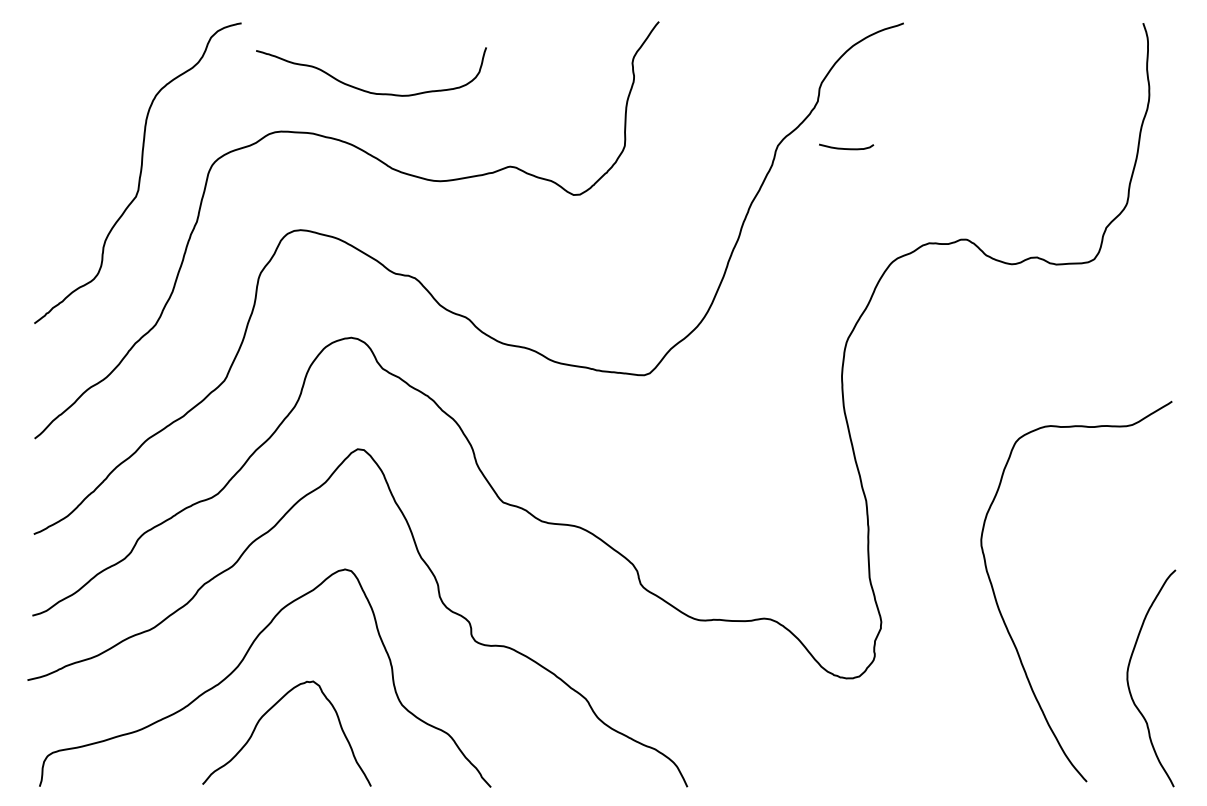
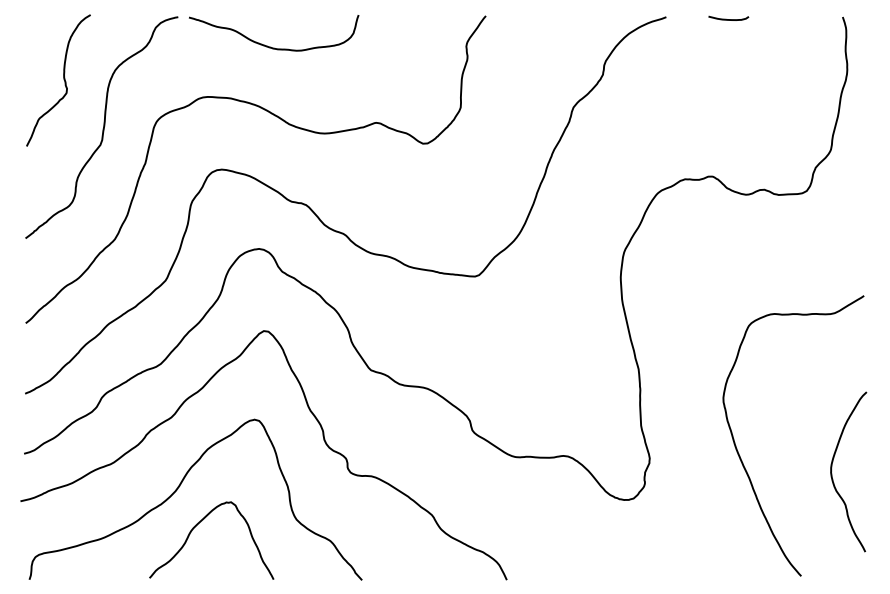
curve: (367, 90) -> (271, 46), moved
curve: (85, 105) -> (63, 77), added
curve: (846, 148) -> (728, 19), moved
curve: (1128, 678) -> (831, 472), moved

